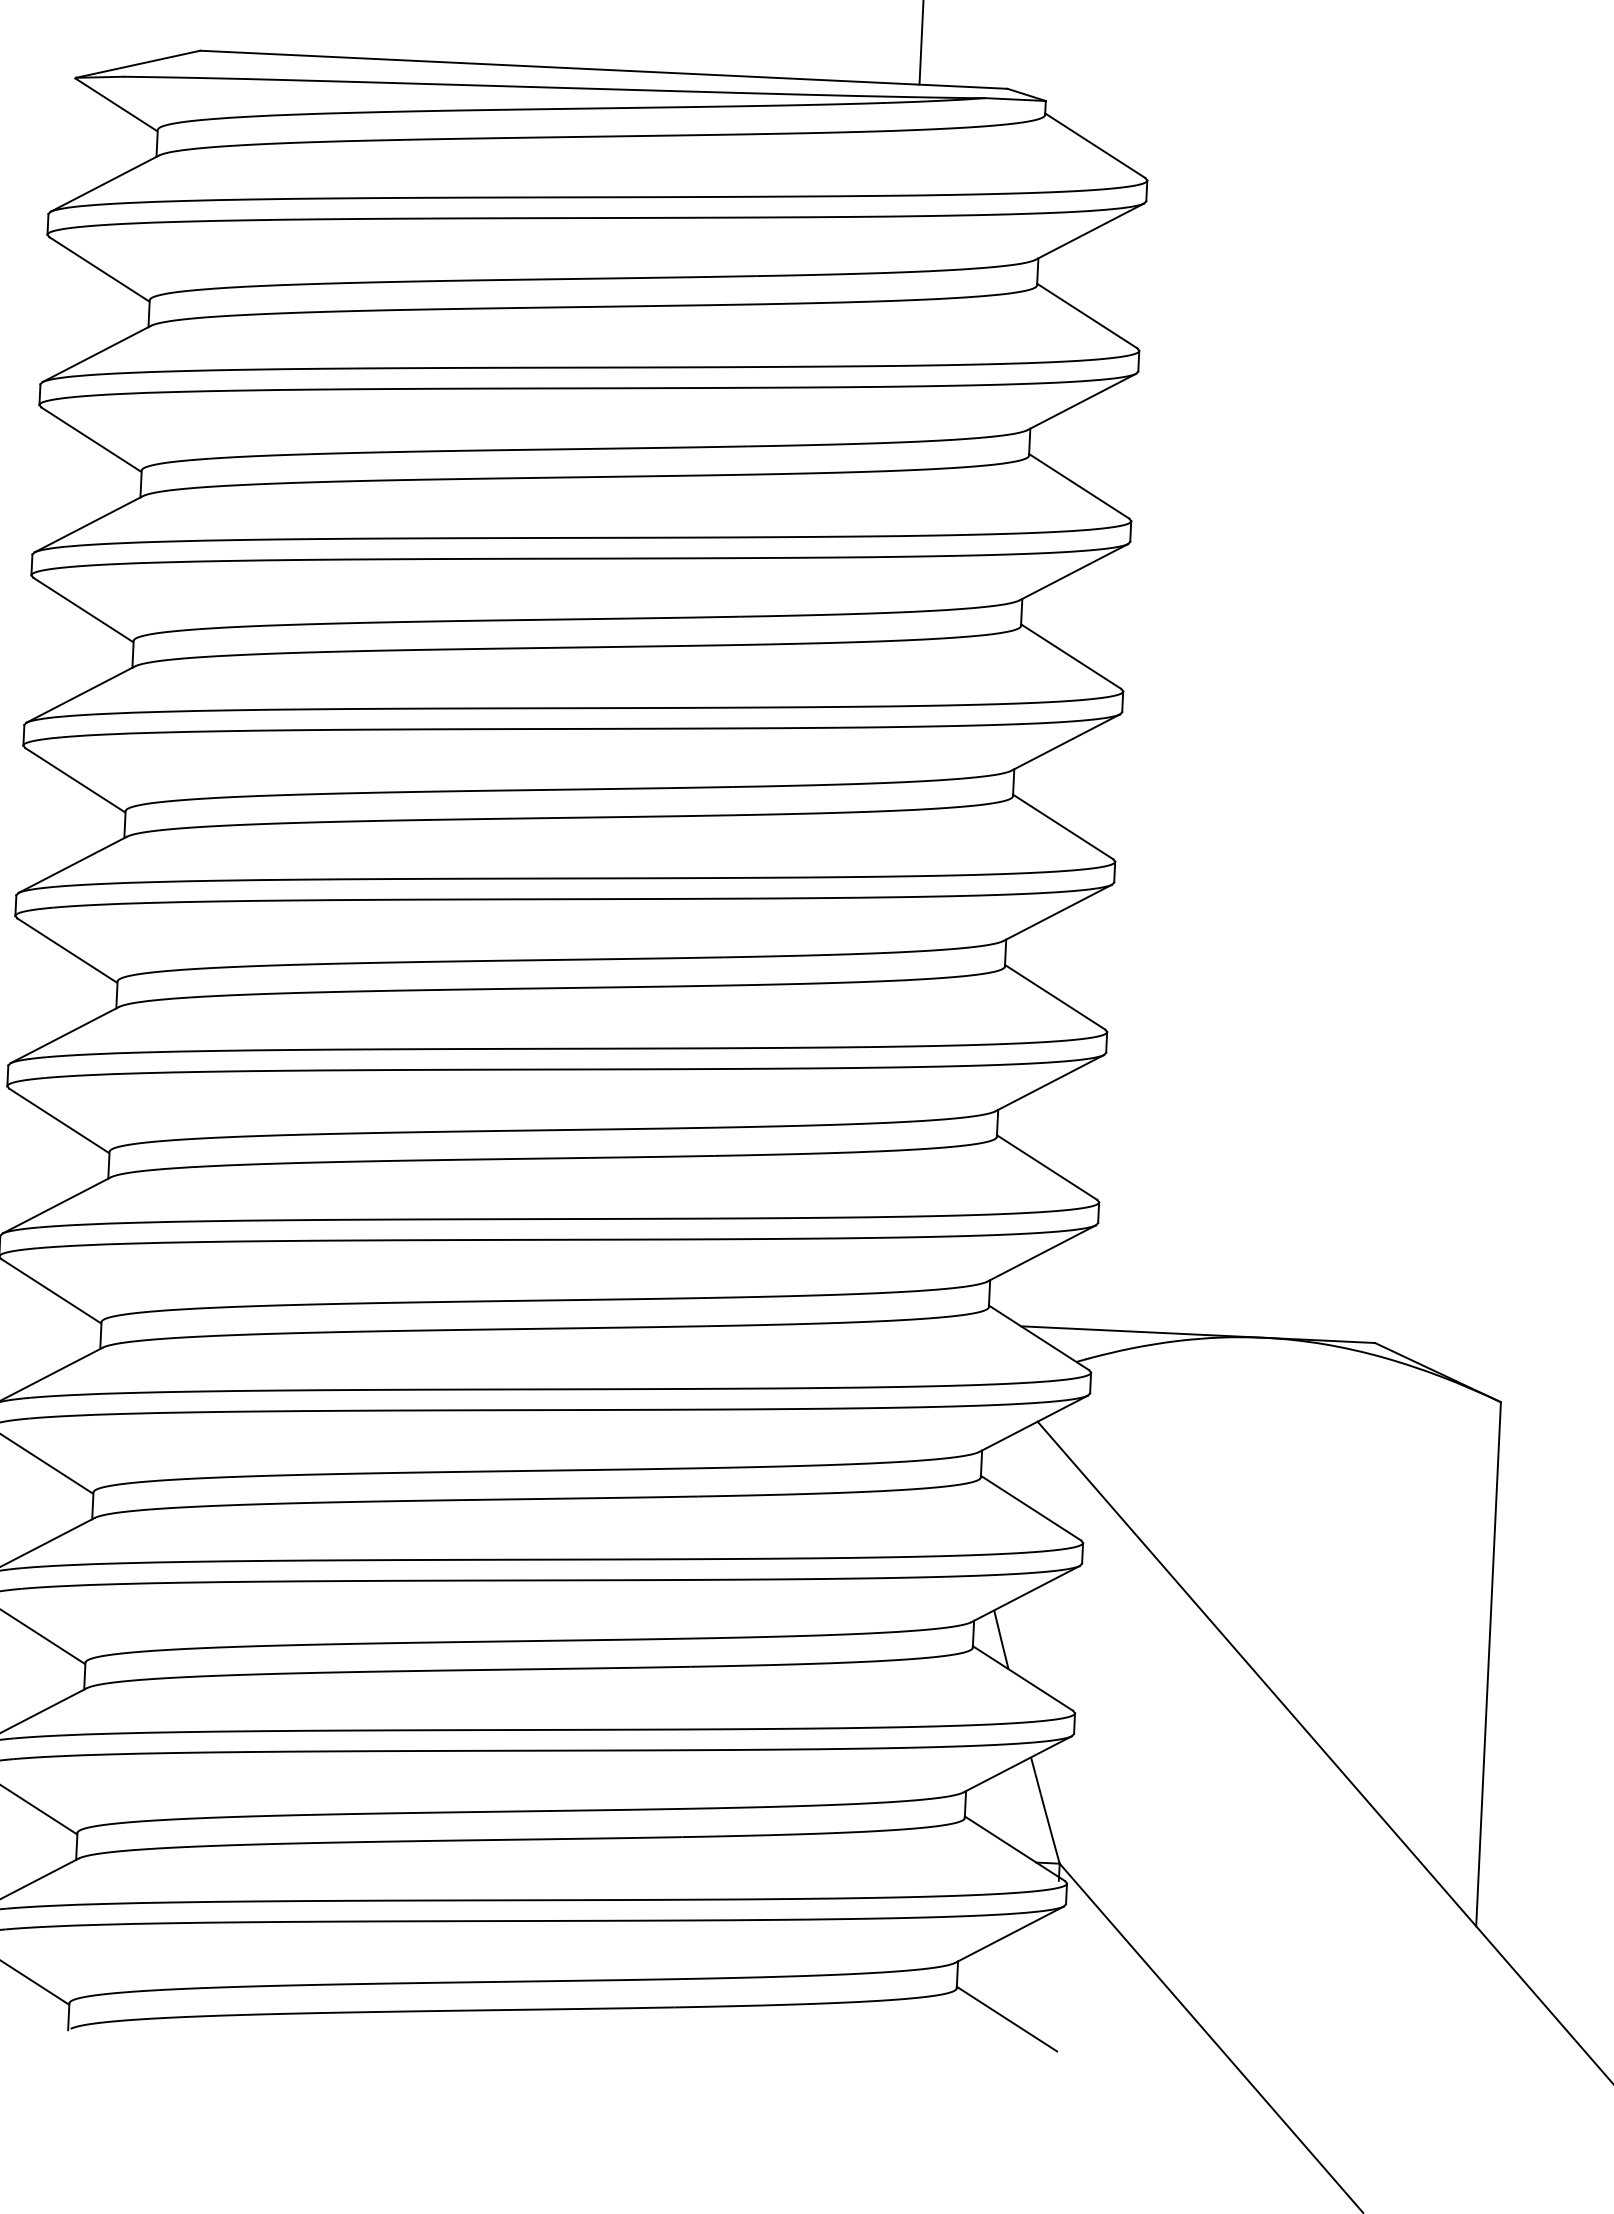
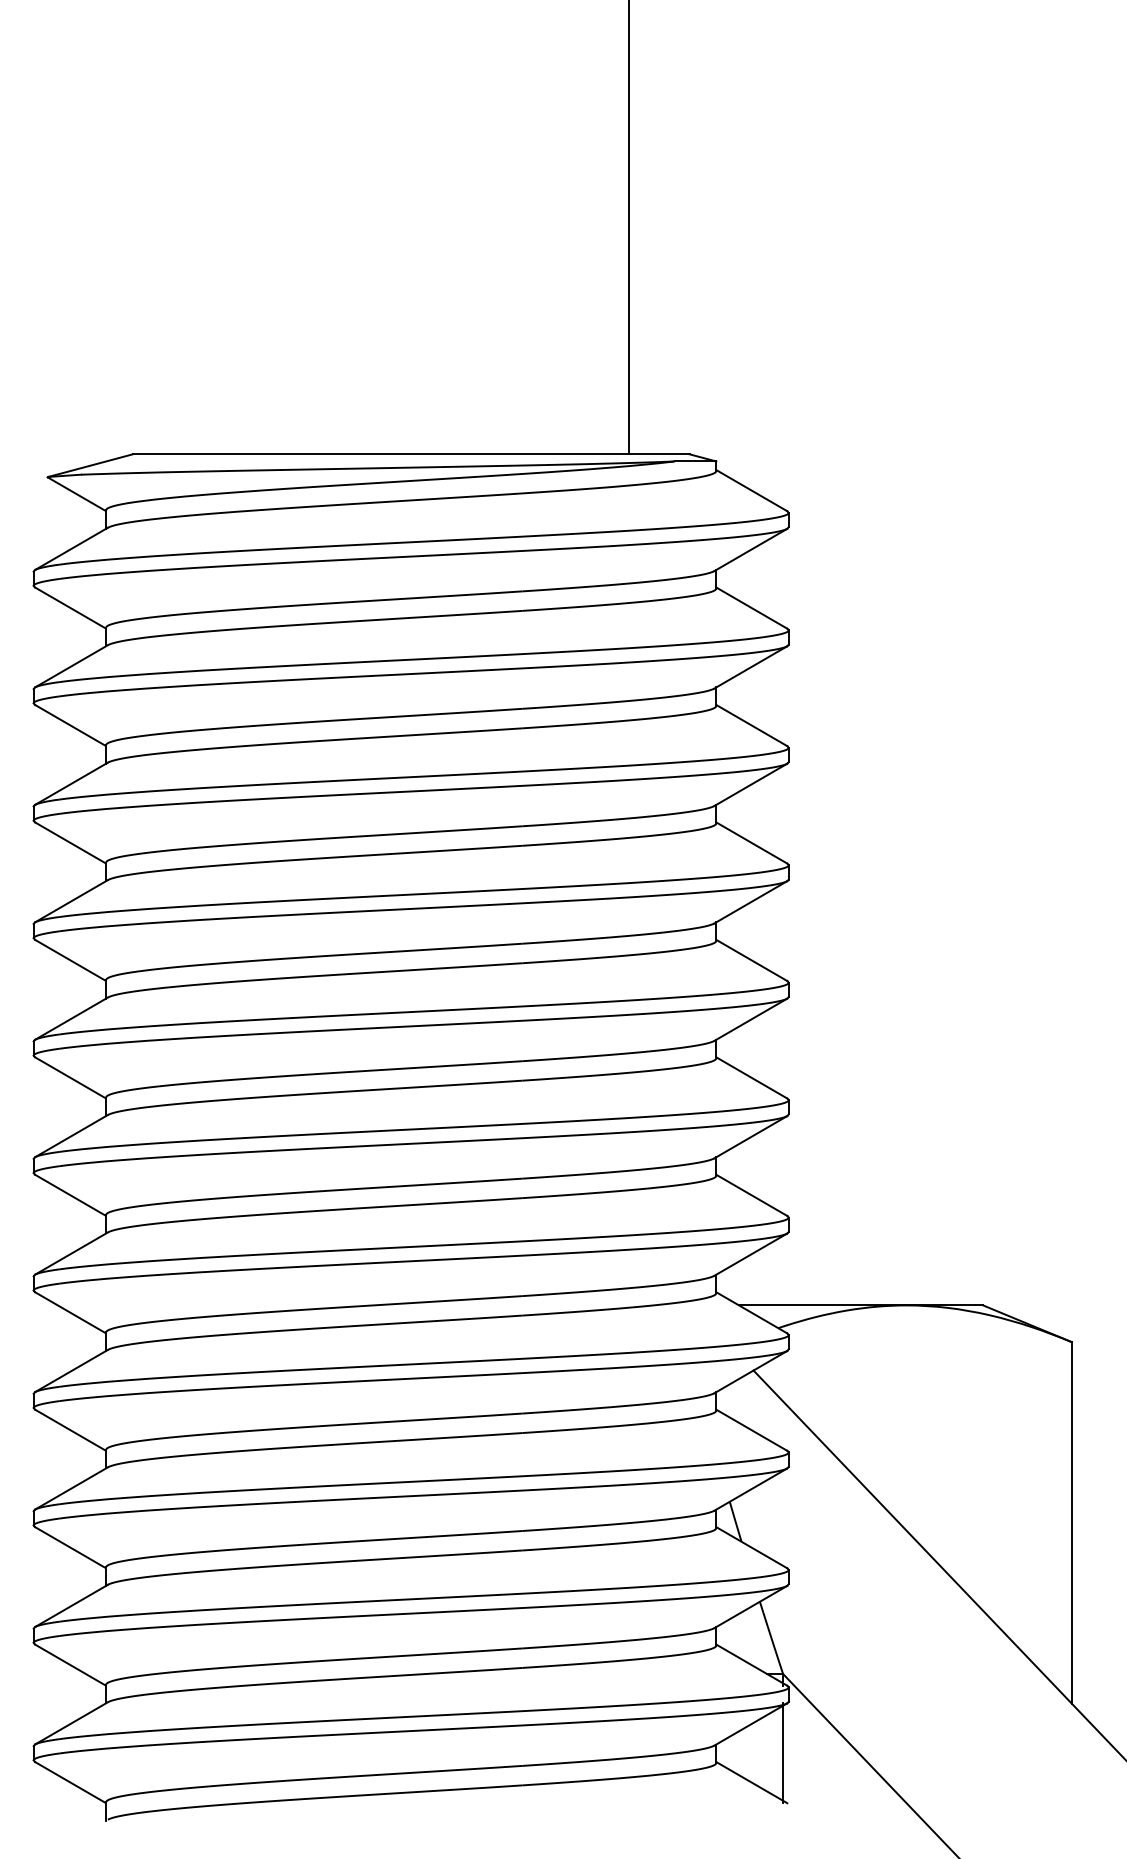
line: (1054, 1979) -> (783, 1753), added

